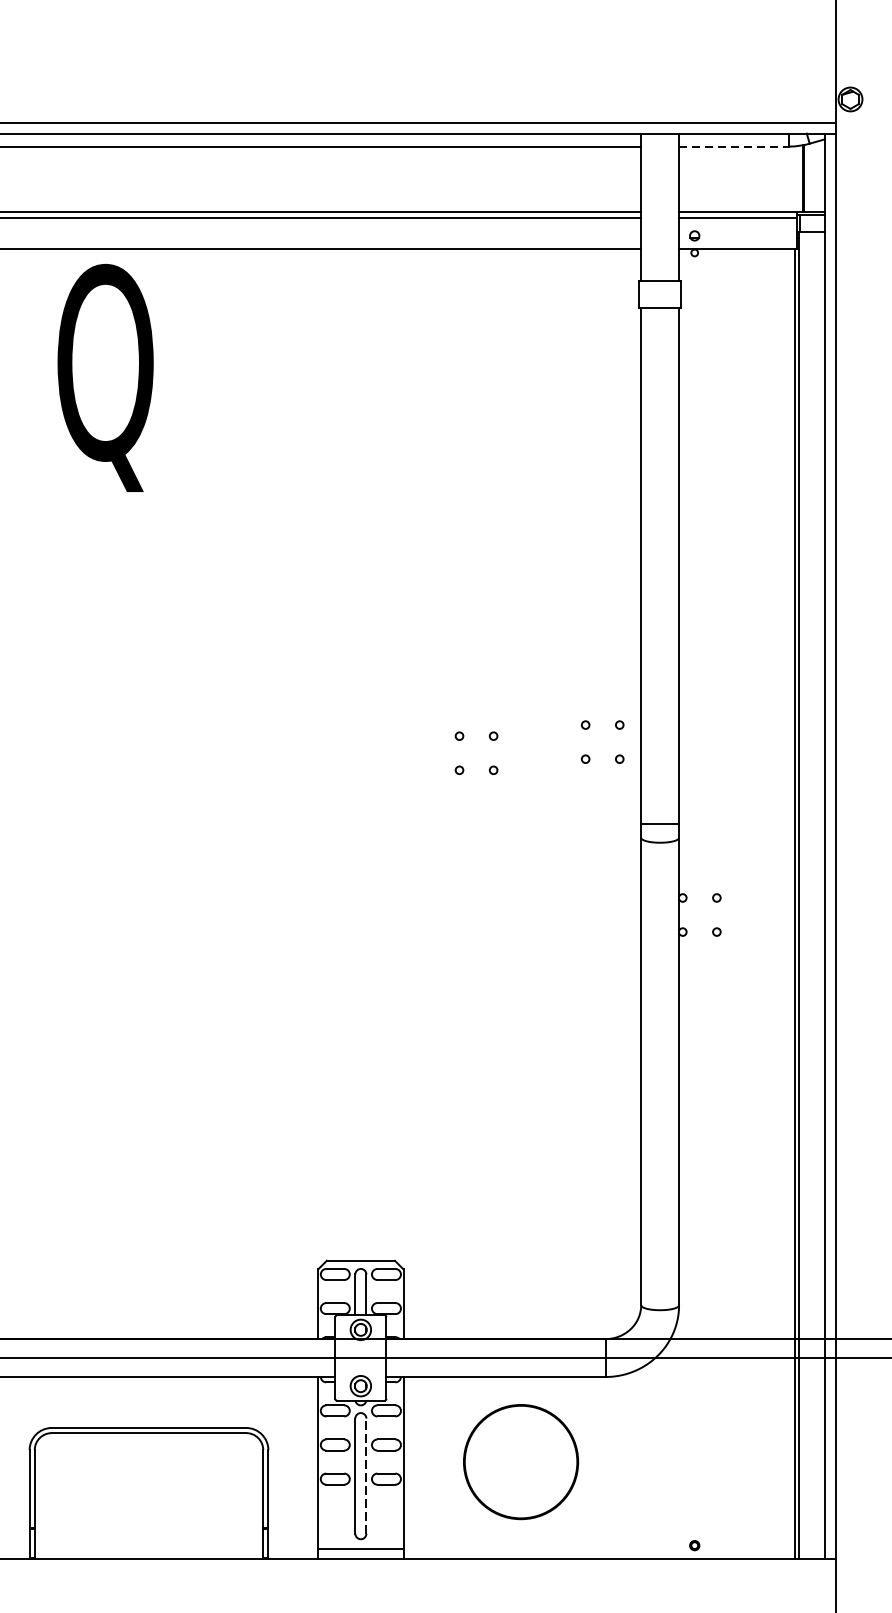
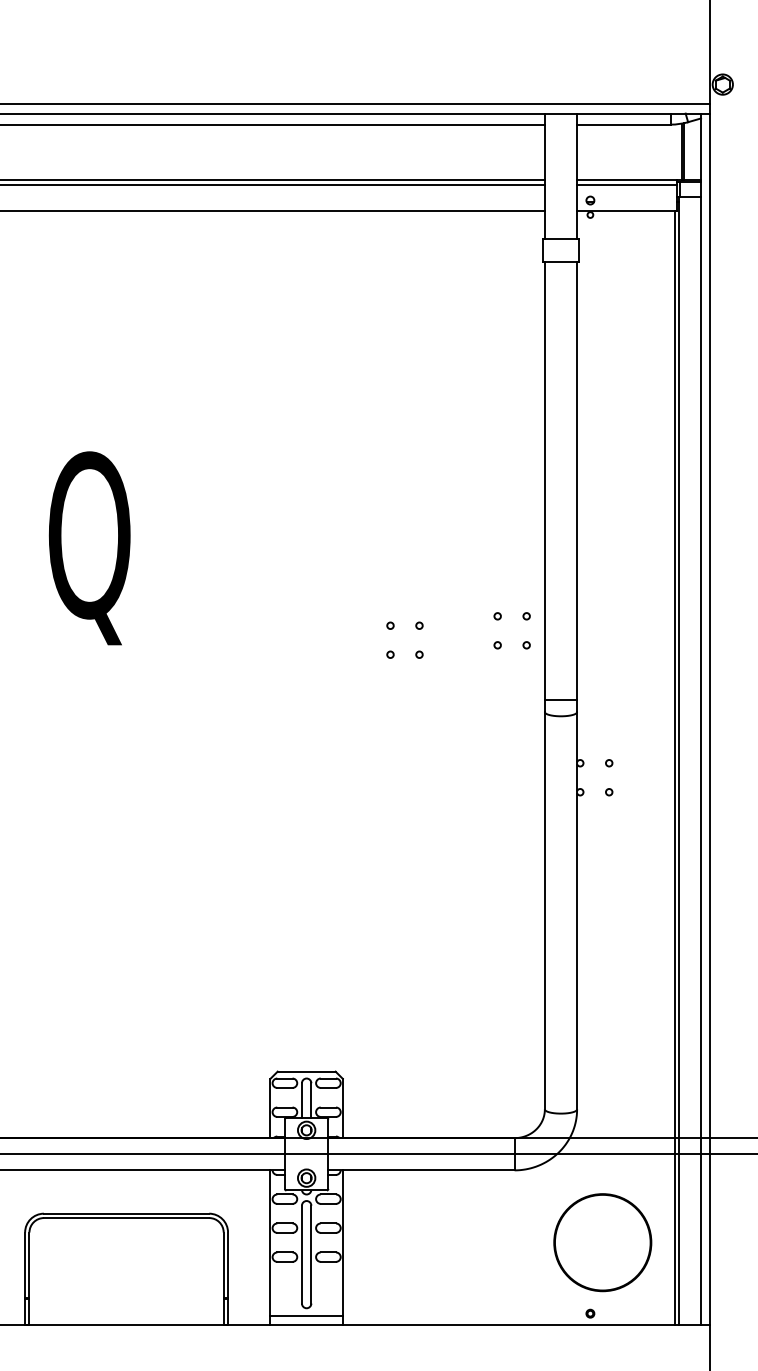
line: (733, 146) -> (623, 124), dashed -> solid
text: (105, 378) -> (89, 548), moved
circle: (520, 1461) -> (602, 1242), moved
line: (366, 1475) -> (311, 1254), dashed -> solid

